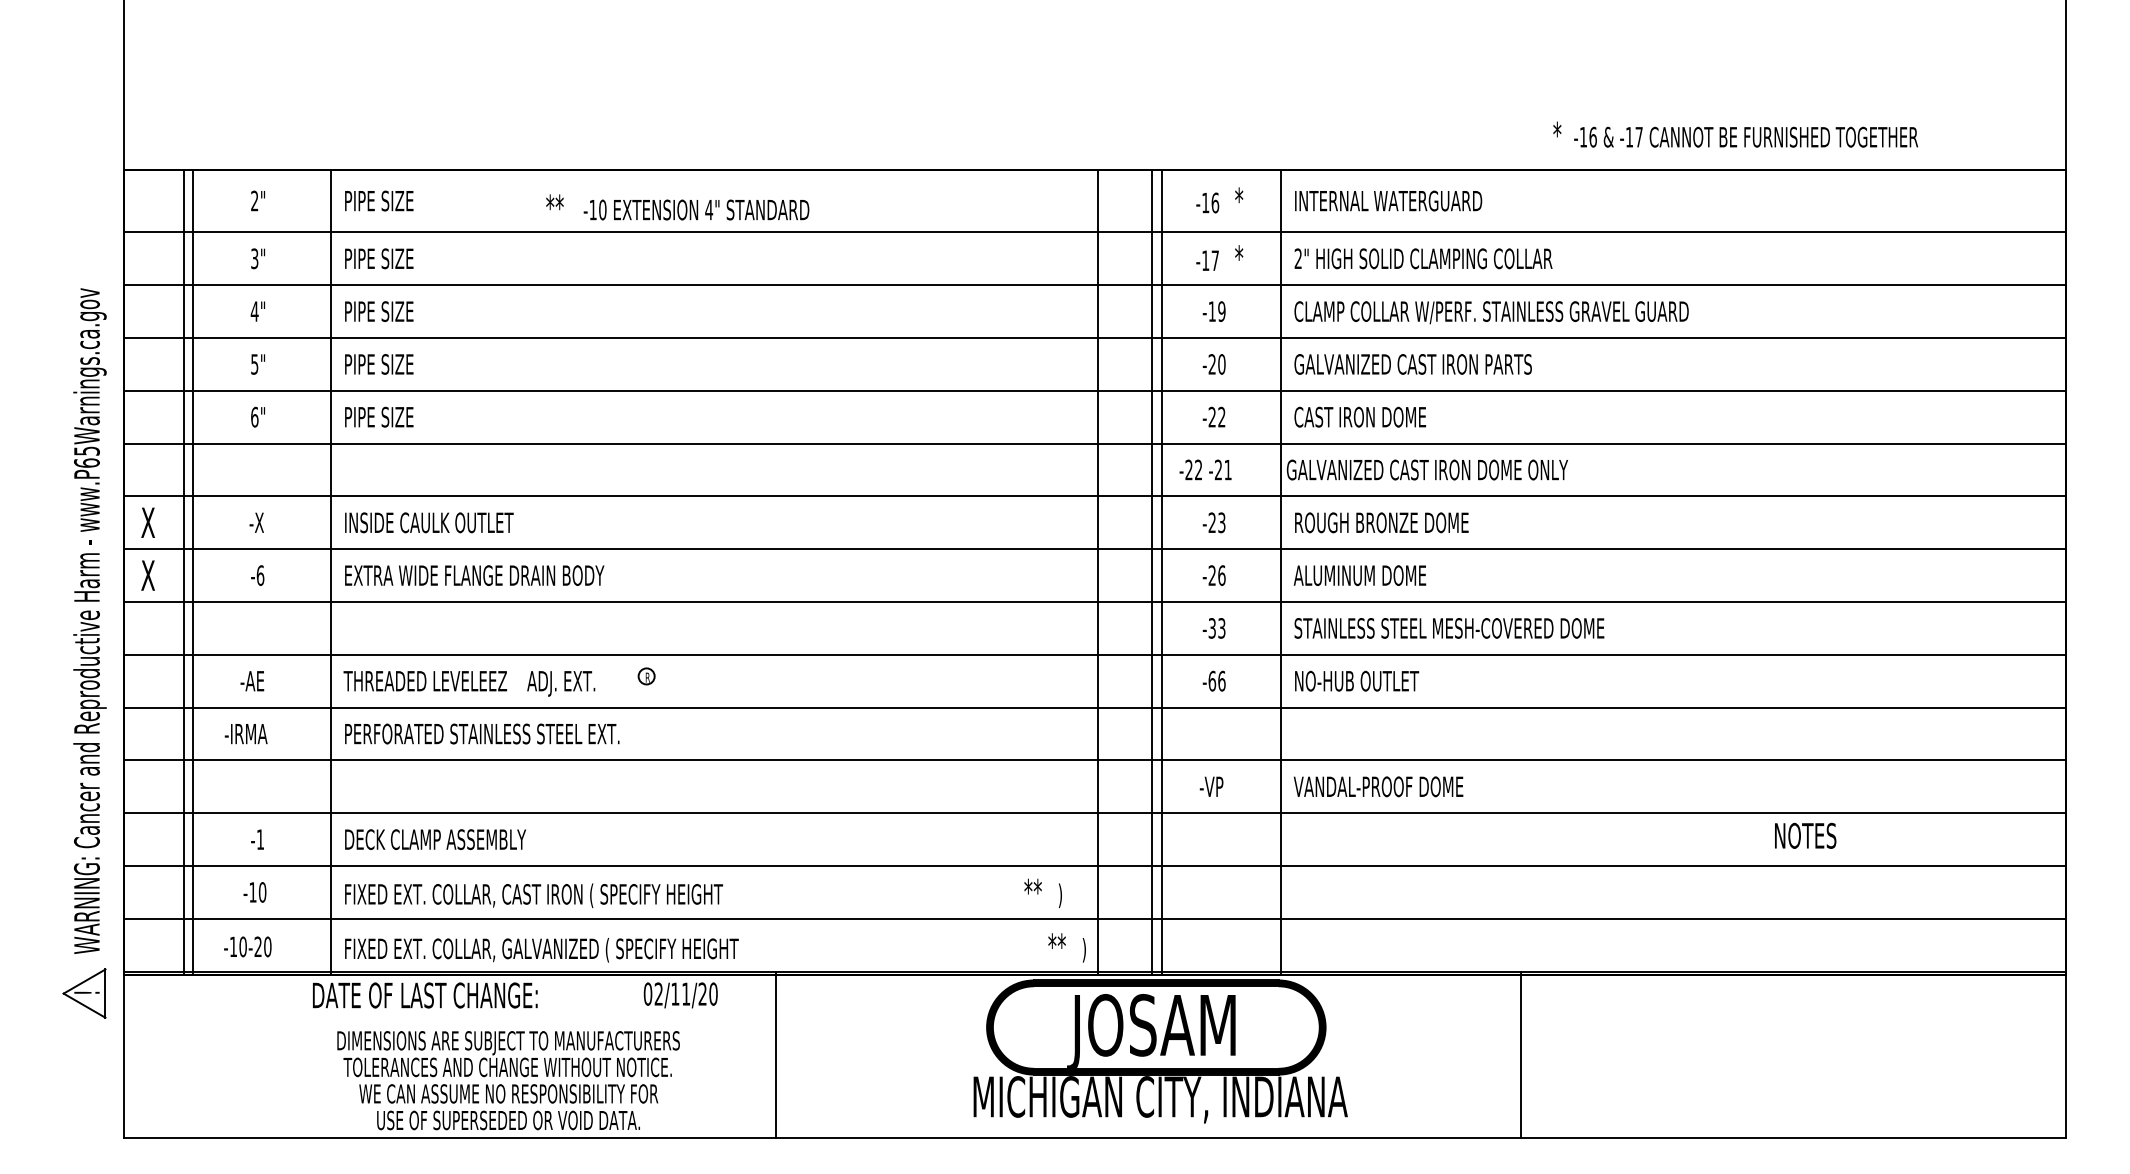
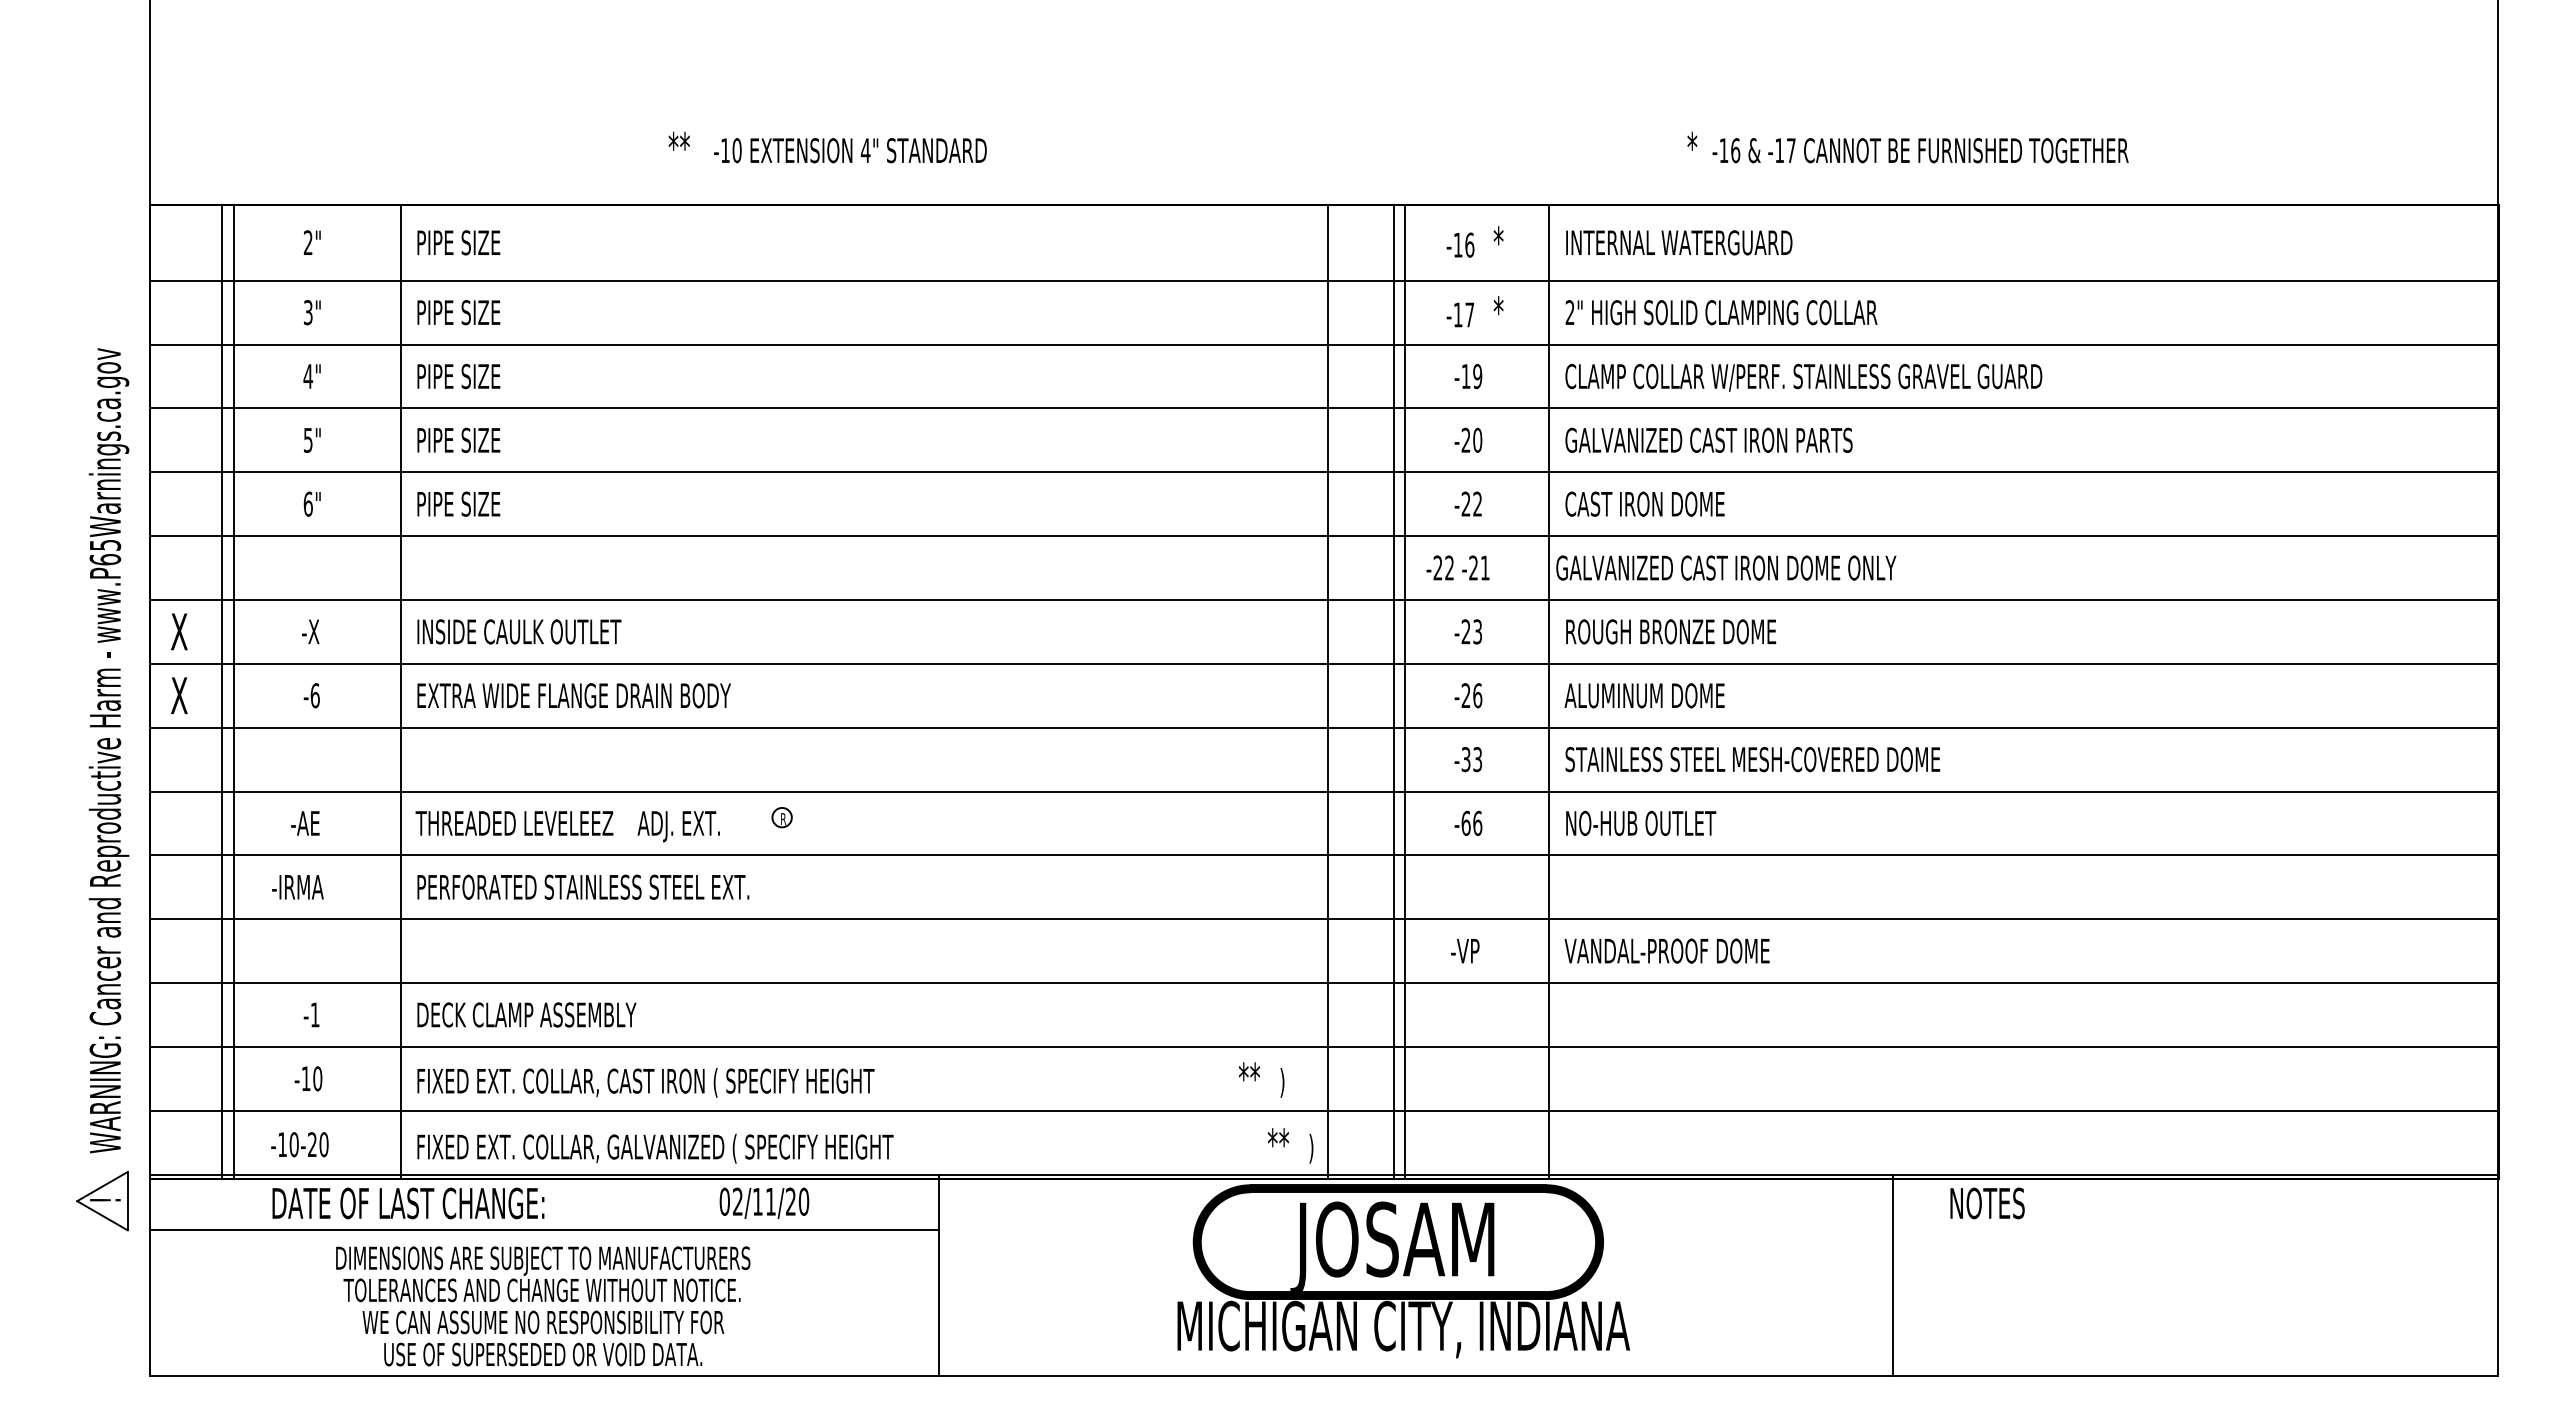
text: (1735, 134) -> (1907, 147), moved
text: (677, 207) -> (827, 147), moved
text: (1805, 835) -> (1987, 1203), moved
text: (680, 994) -> (764, 1202), moved
text: (425, 995) -> (408, 1203), moved
line: (450, 1017) -> (544, 1229), added
line: (1521, 1055) -> (1892, 1275), moved
text: (508, 1080) -> (543, 1306), moved

